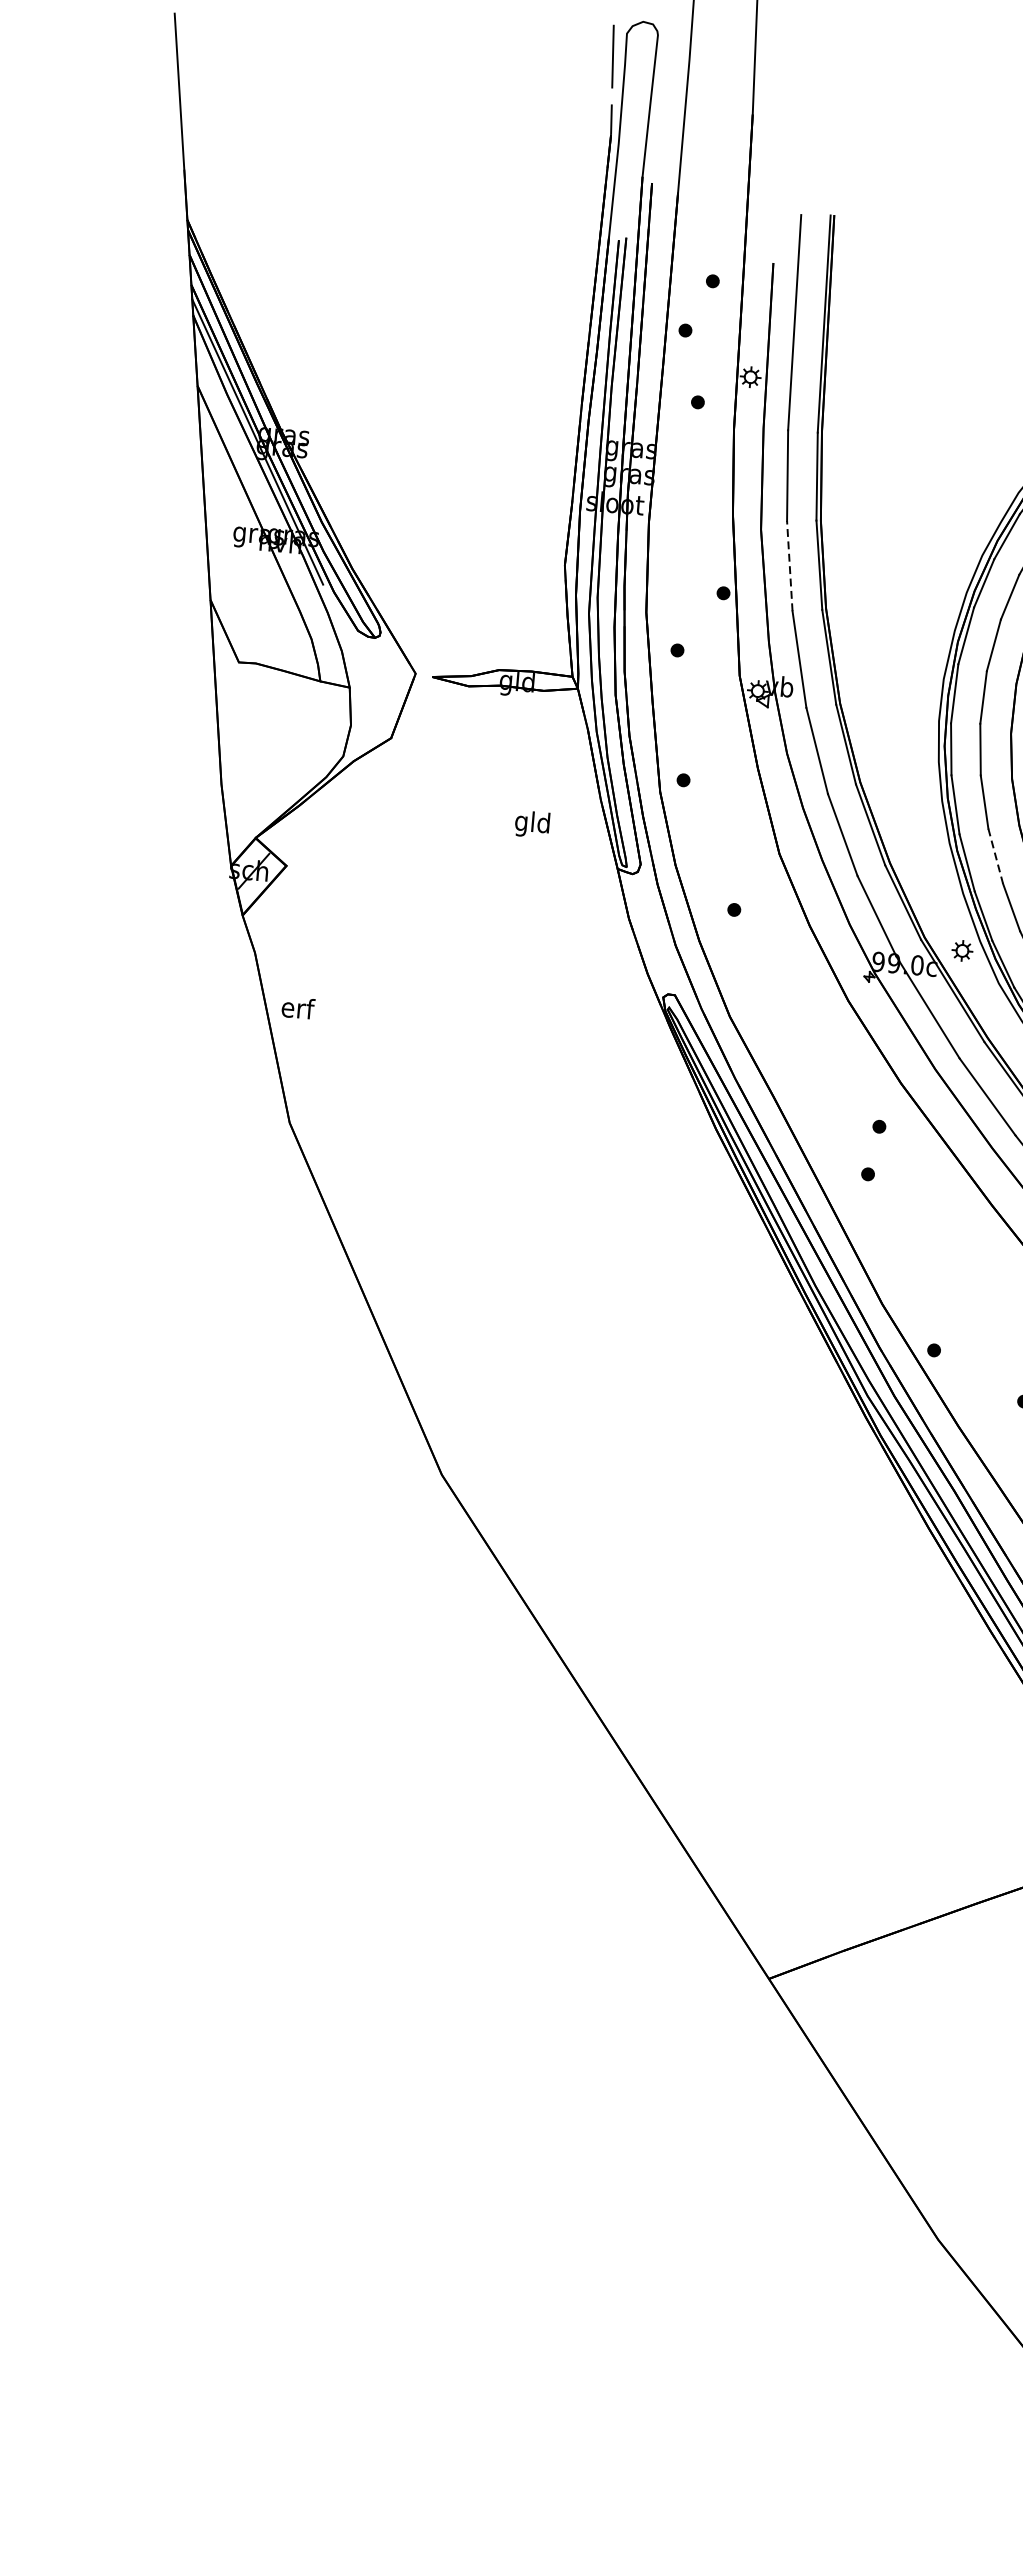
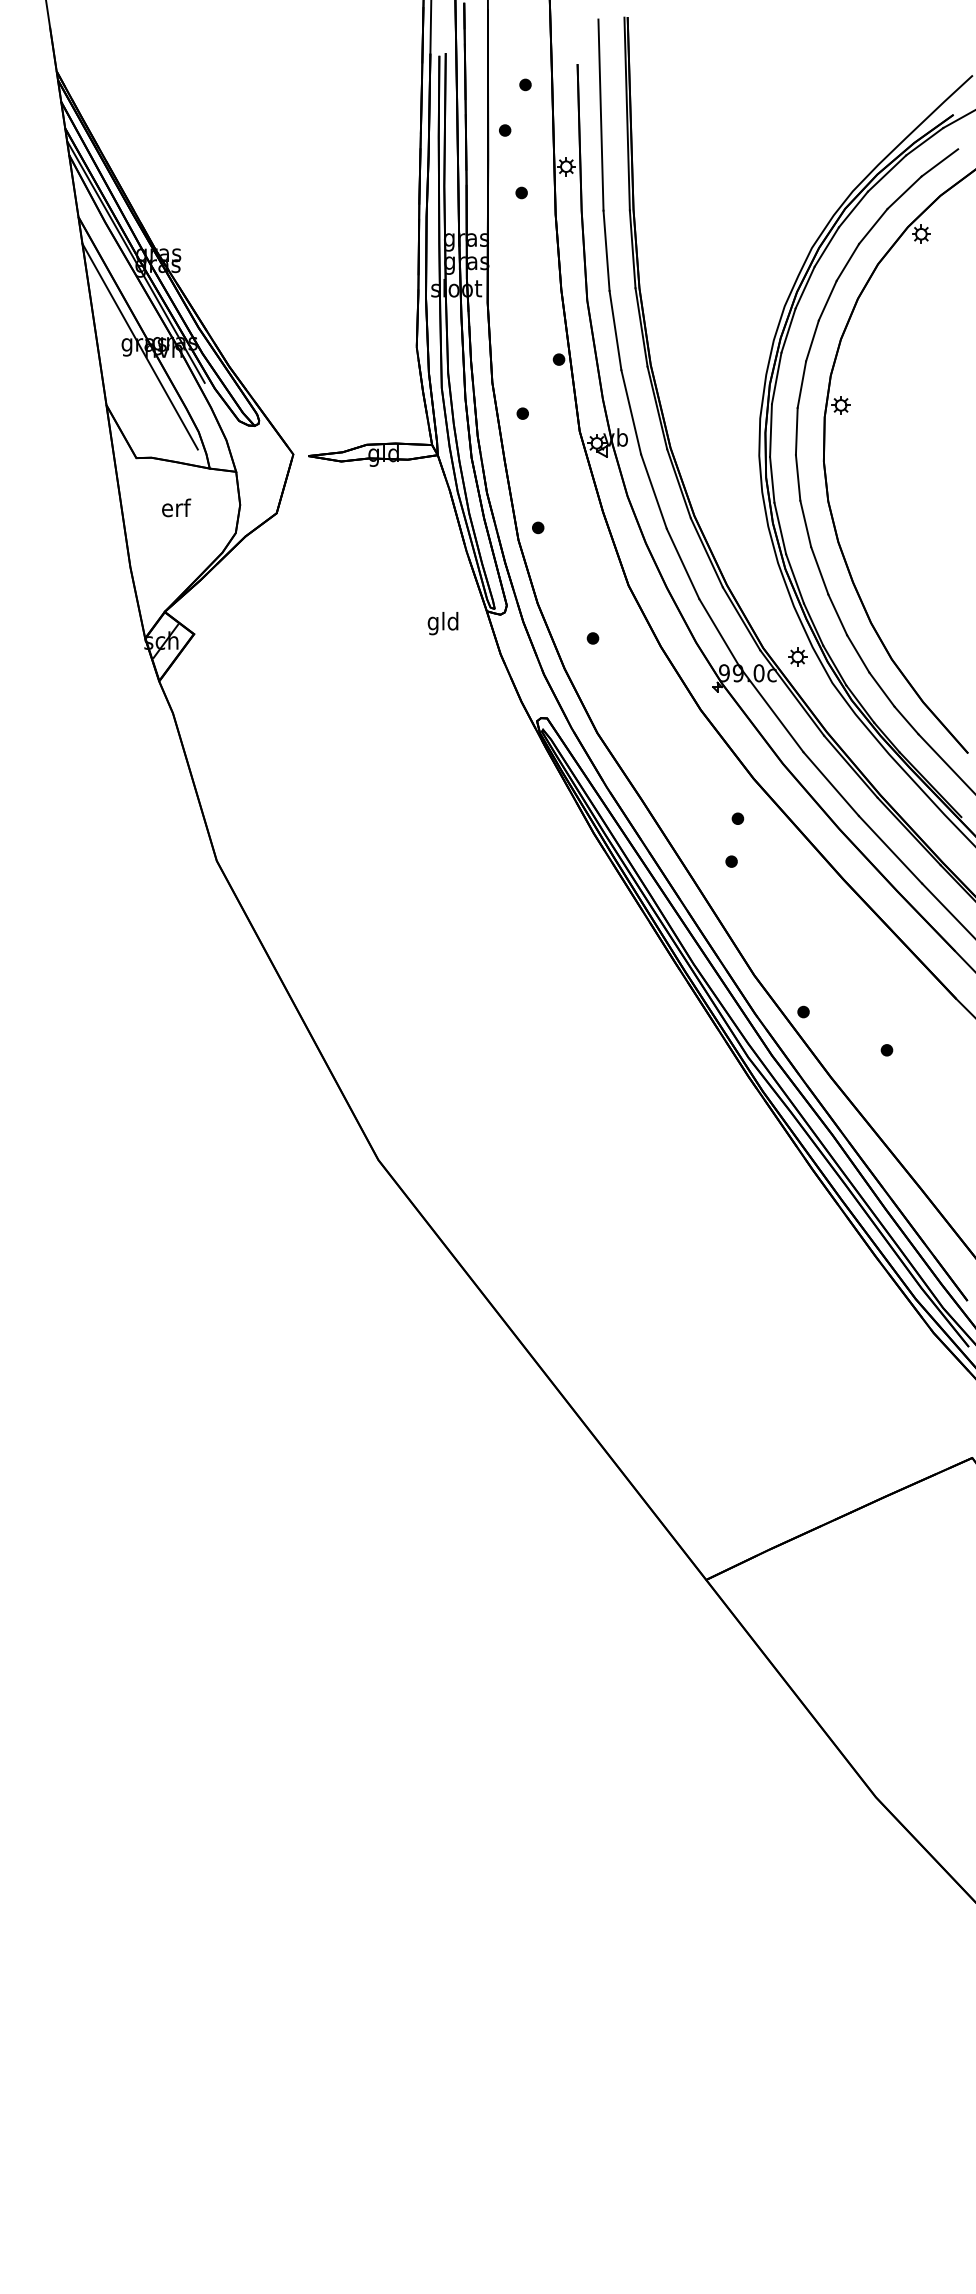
line: (253, 537) -> (139, 346), added
line: (789, 566) -> (615, 330), dashed -> solid
text: (531, 824) -> (442, 623), moved
line: (995, 856) -> (819, 571), dashed -> solid
text: (298, 1007) -> (176, 507), moved

